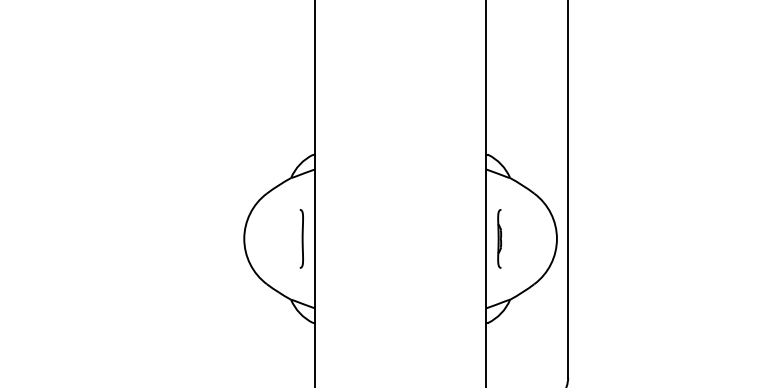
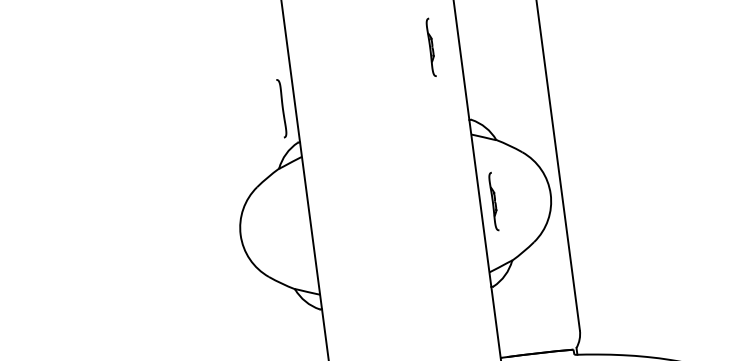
part: (457, 77) -> (431, 47), added
curve: (301, 238) -> (281, 108), moved

